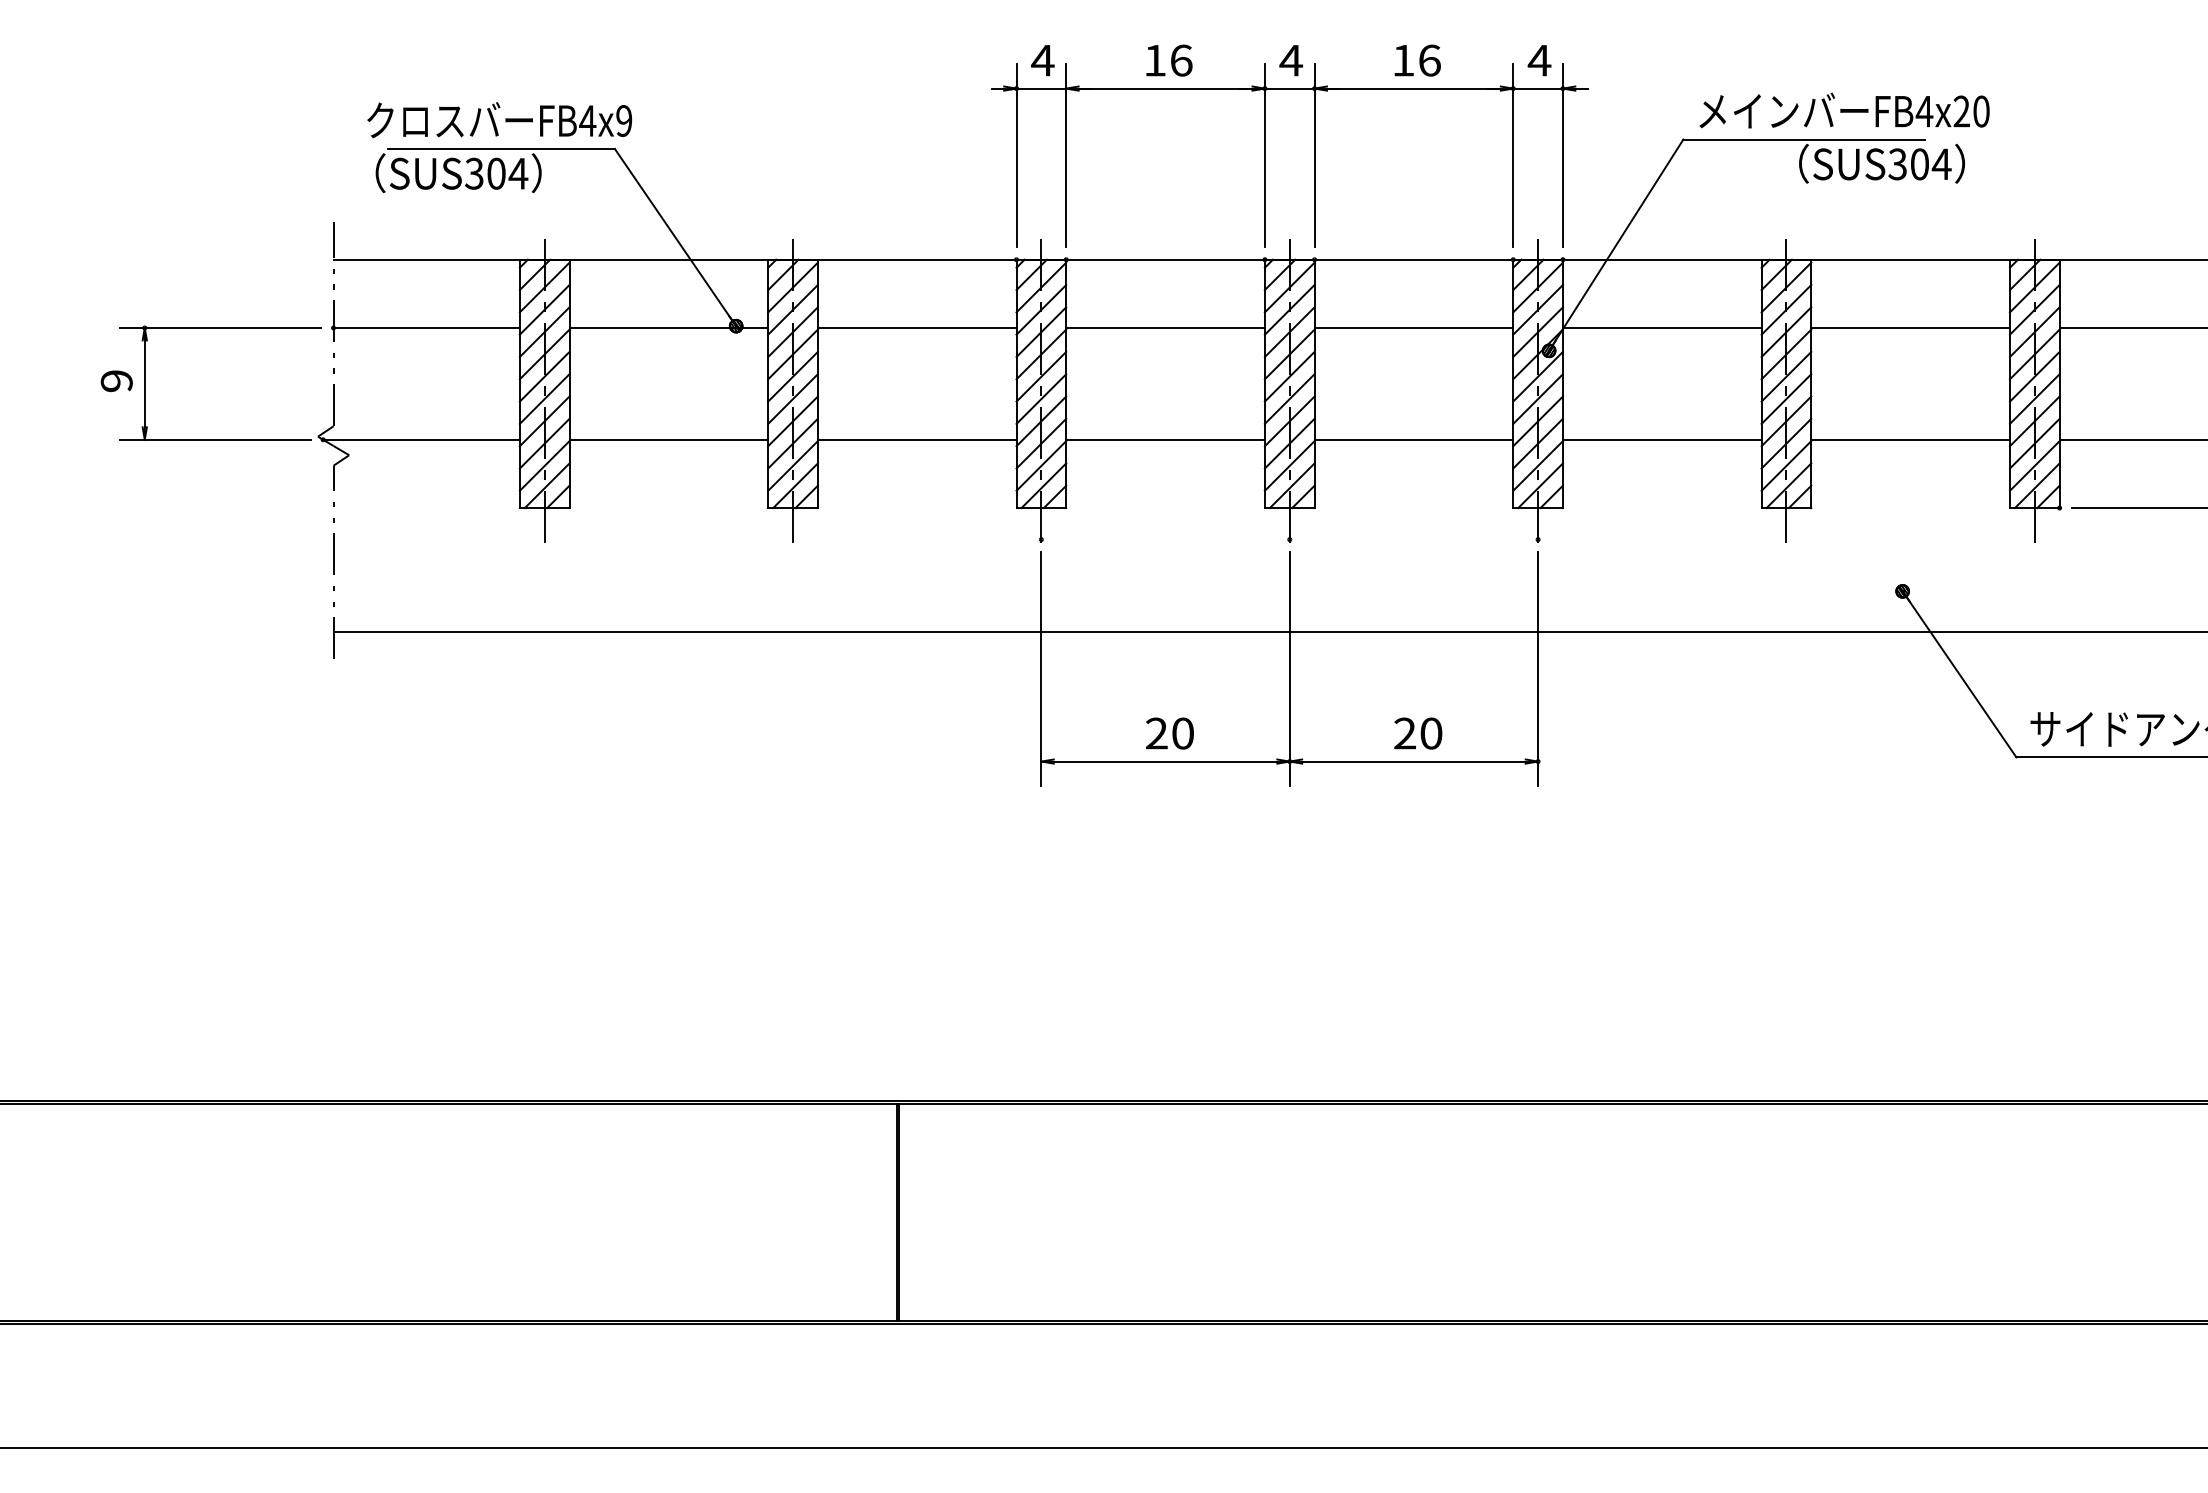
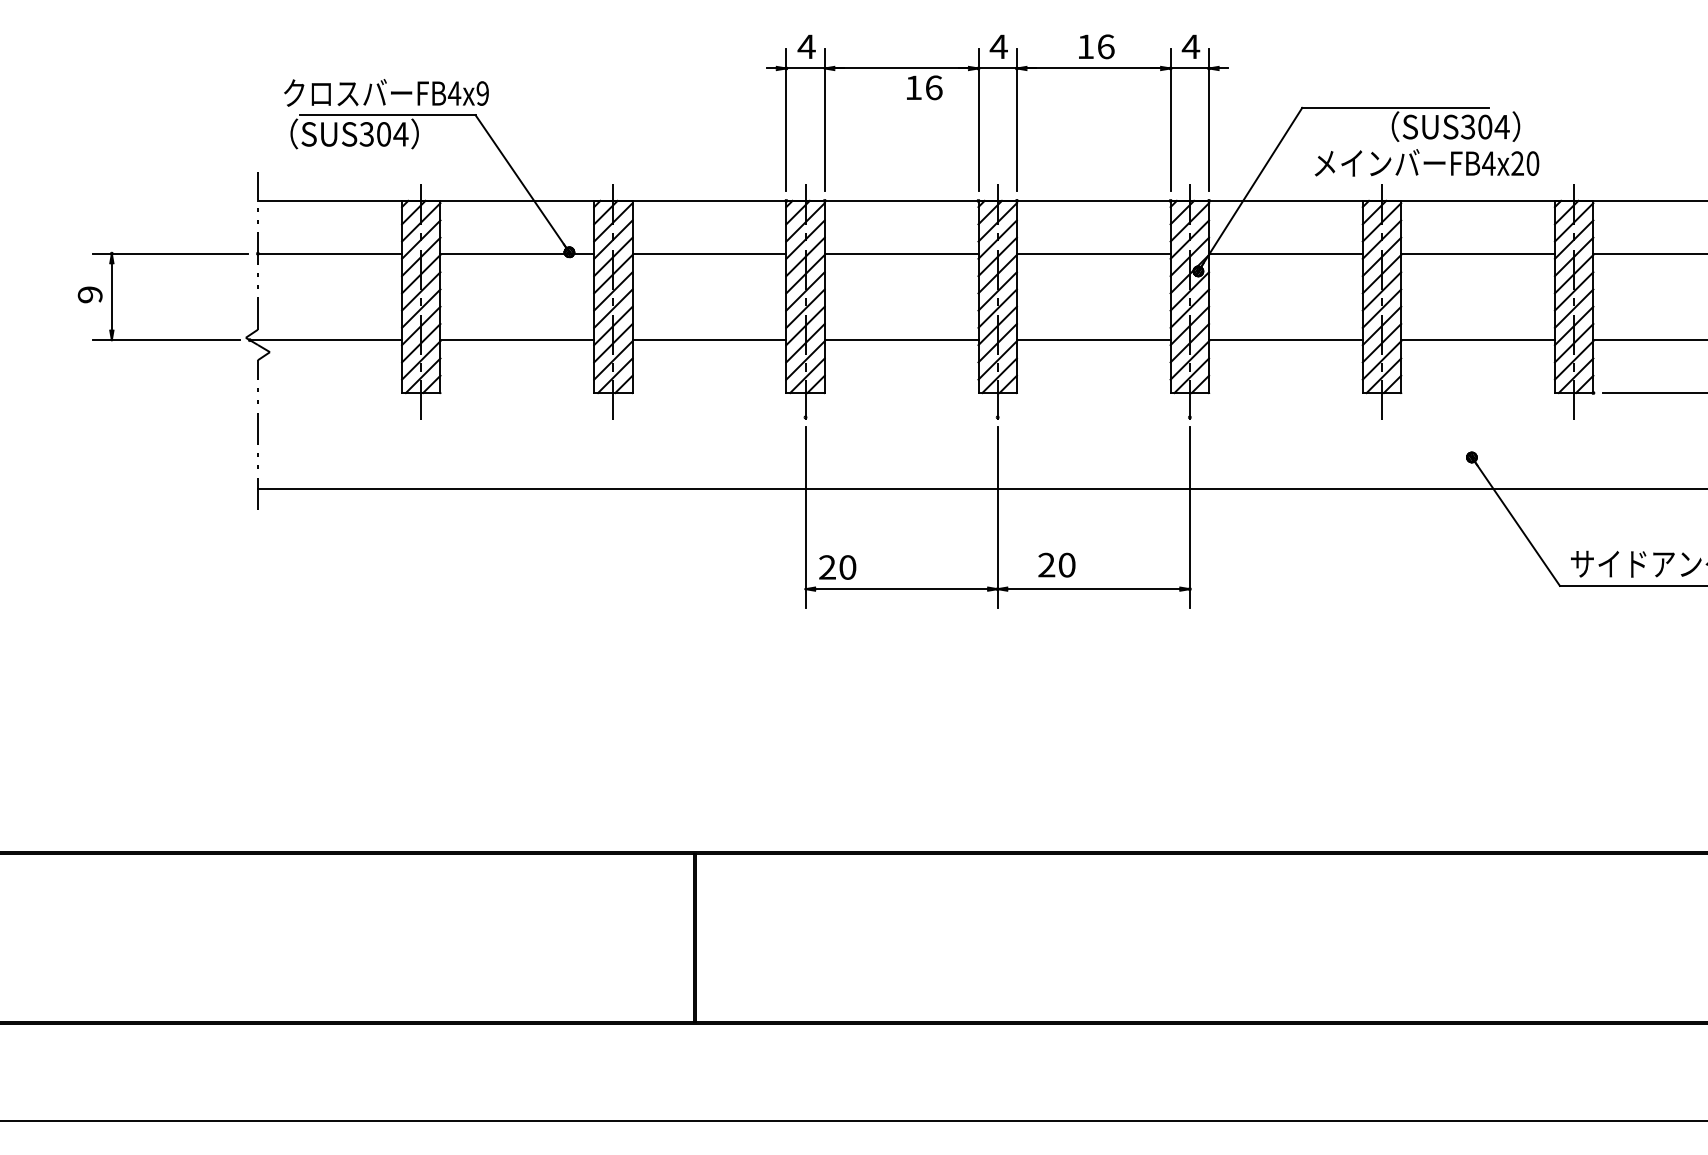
text: (1169, 60) -> (924, 87), moved
text: (1844, 110) -> (1426, 162), moved
text: (1169, 733) -> (837, 567), moved
text: (1418, 733) -> (1057, 565), moved

